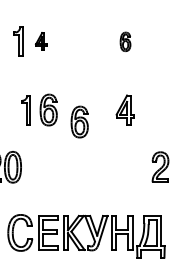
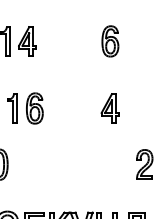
part: (40, 41) -> (26, 41), size x1.67
part: (125, 41) -> (110, 41), size x1.67
part: (79, 121) -> (65, 119), removed

